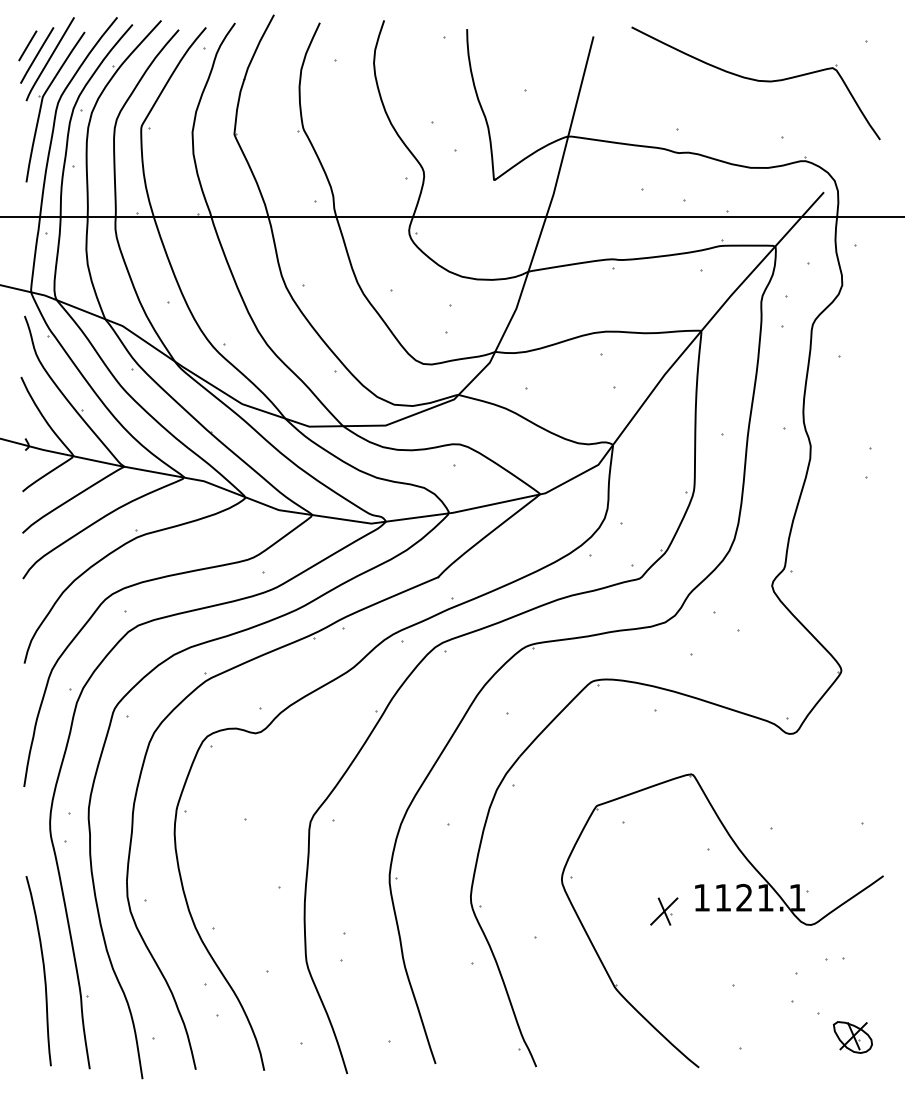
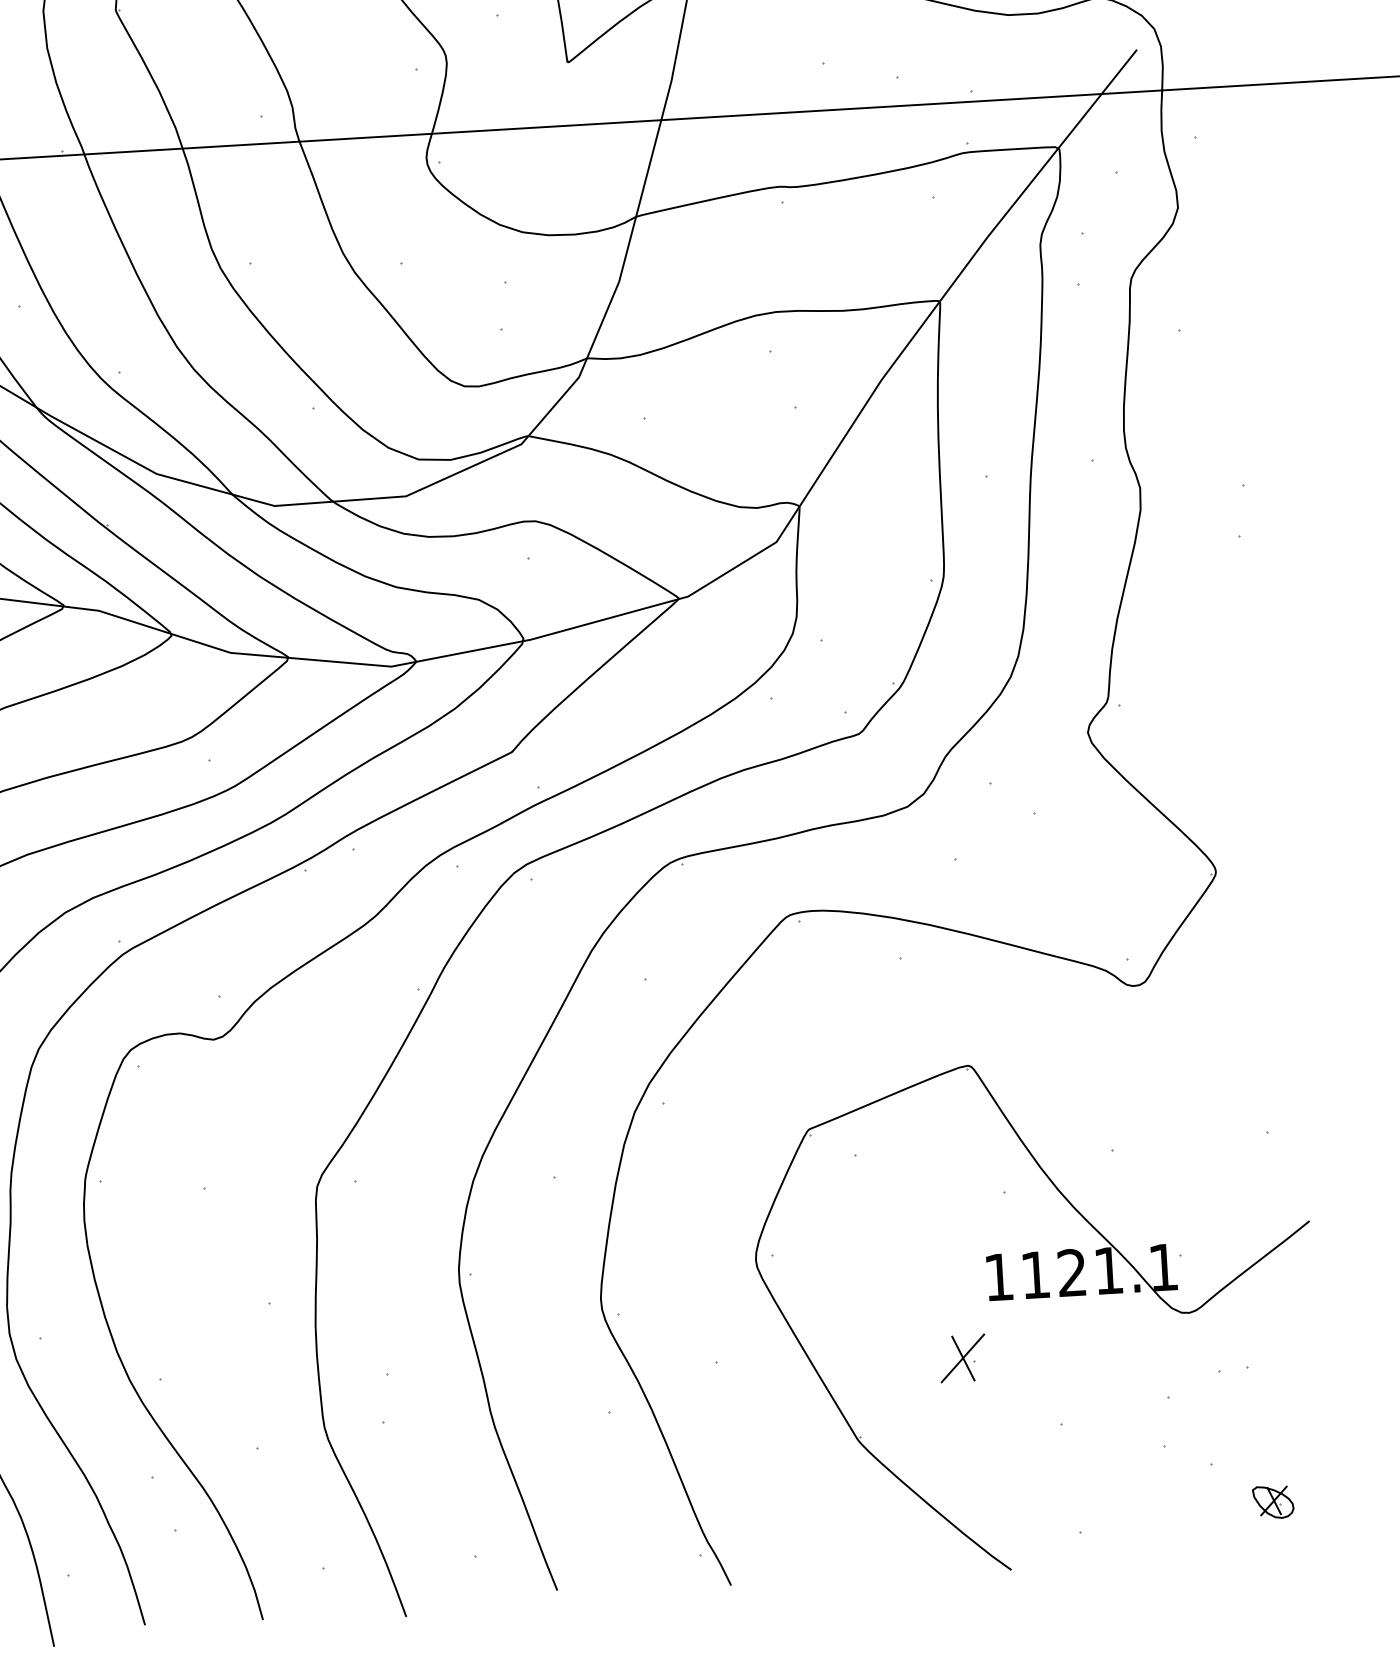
part: (664, 911) -> (963, 1358), moved
part: (852, 1037) -> (1272, 1502), size x0.6

